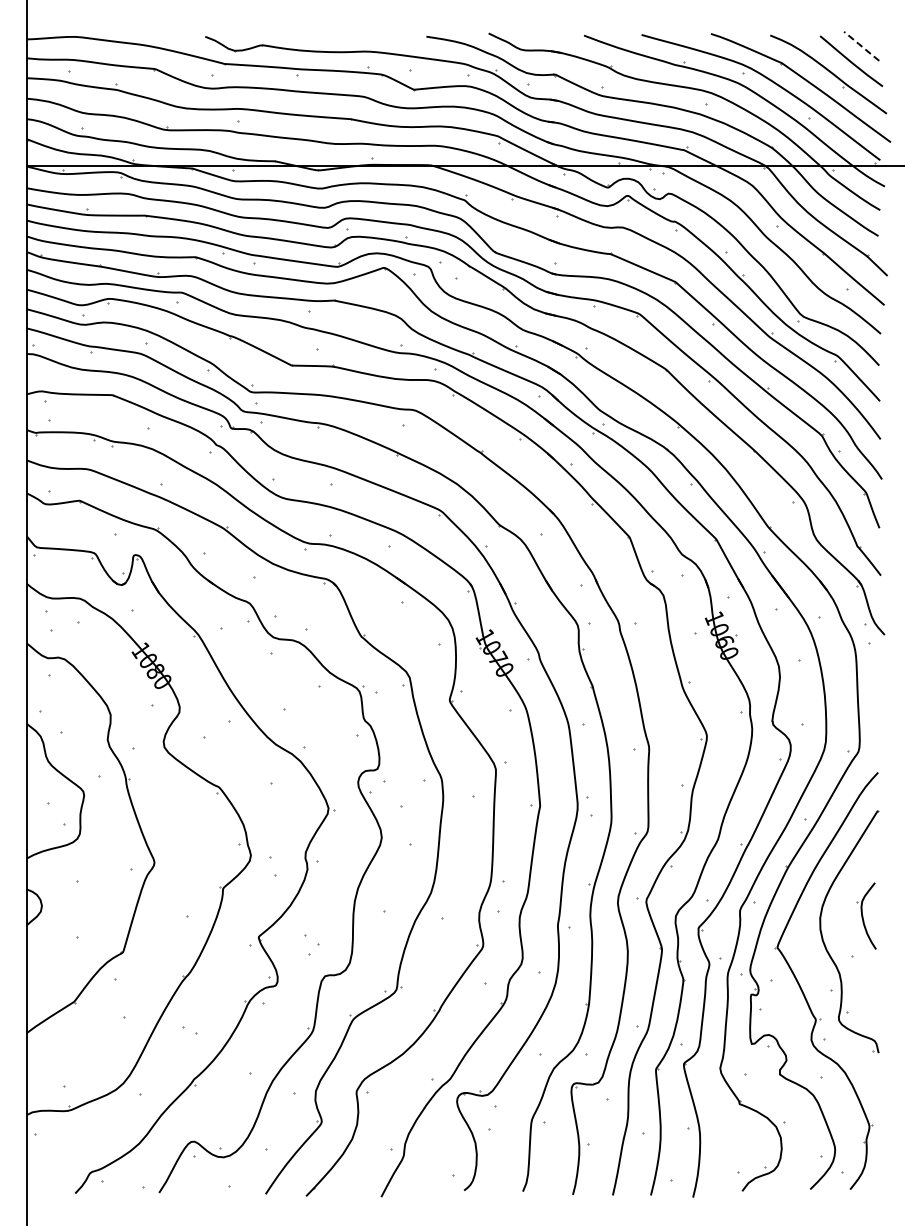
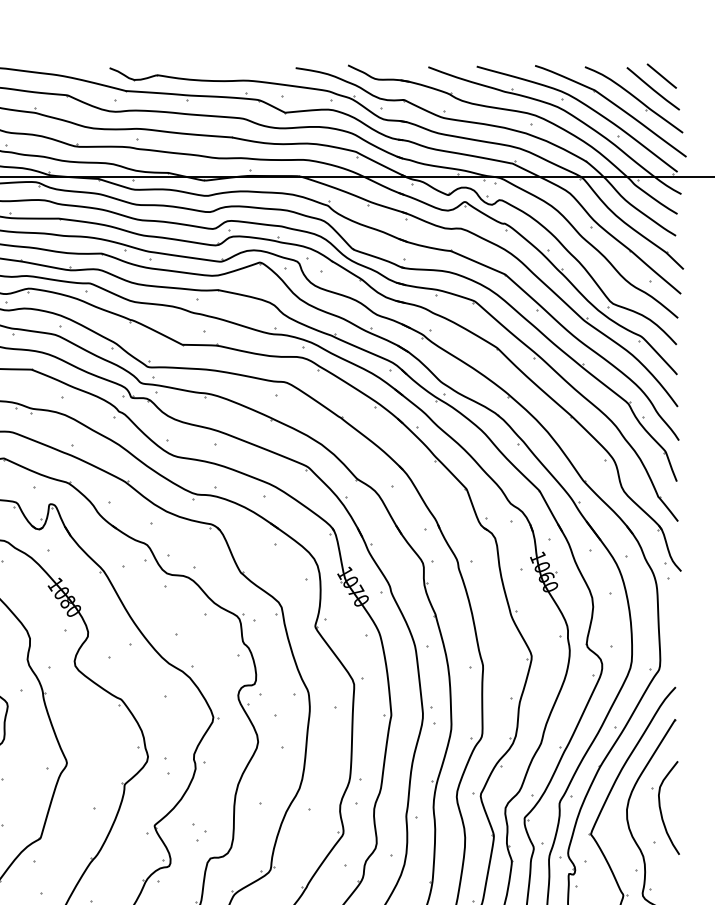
line: (861, 46) -> (661, 76), dashed -> solid
part: (866, 915) -> (665, 807), size x1.67

